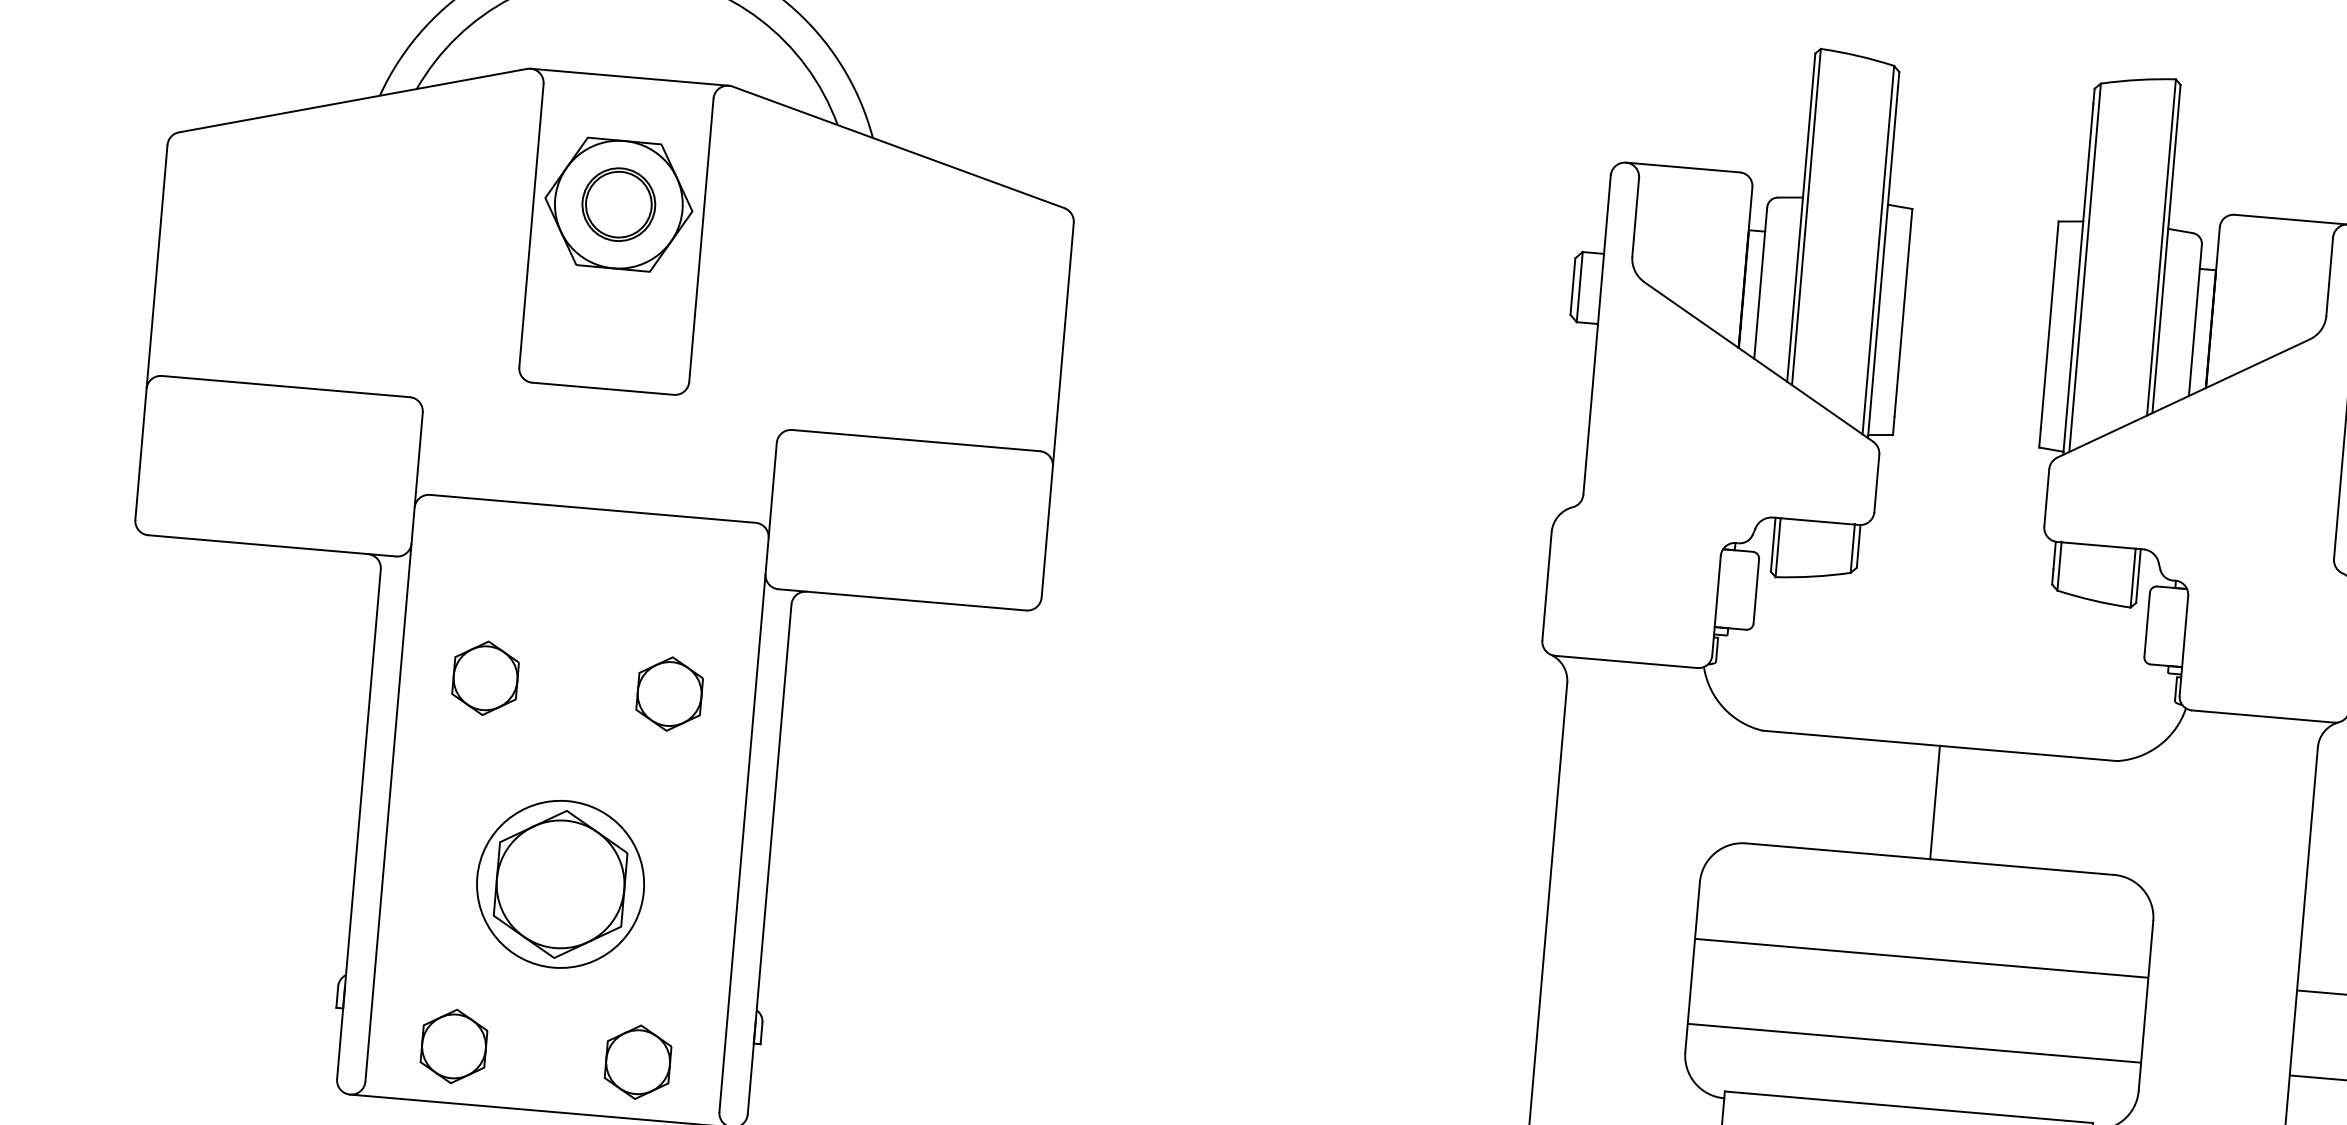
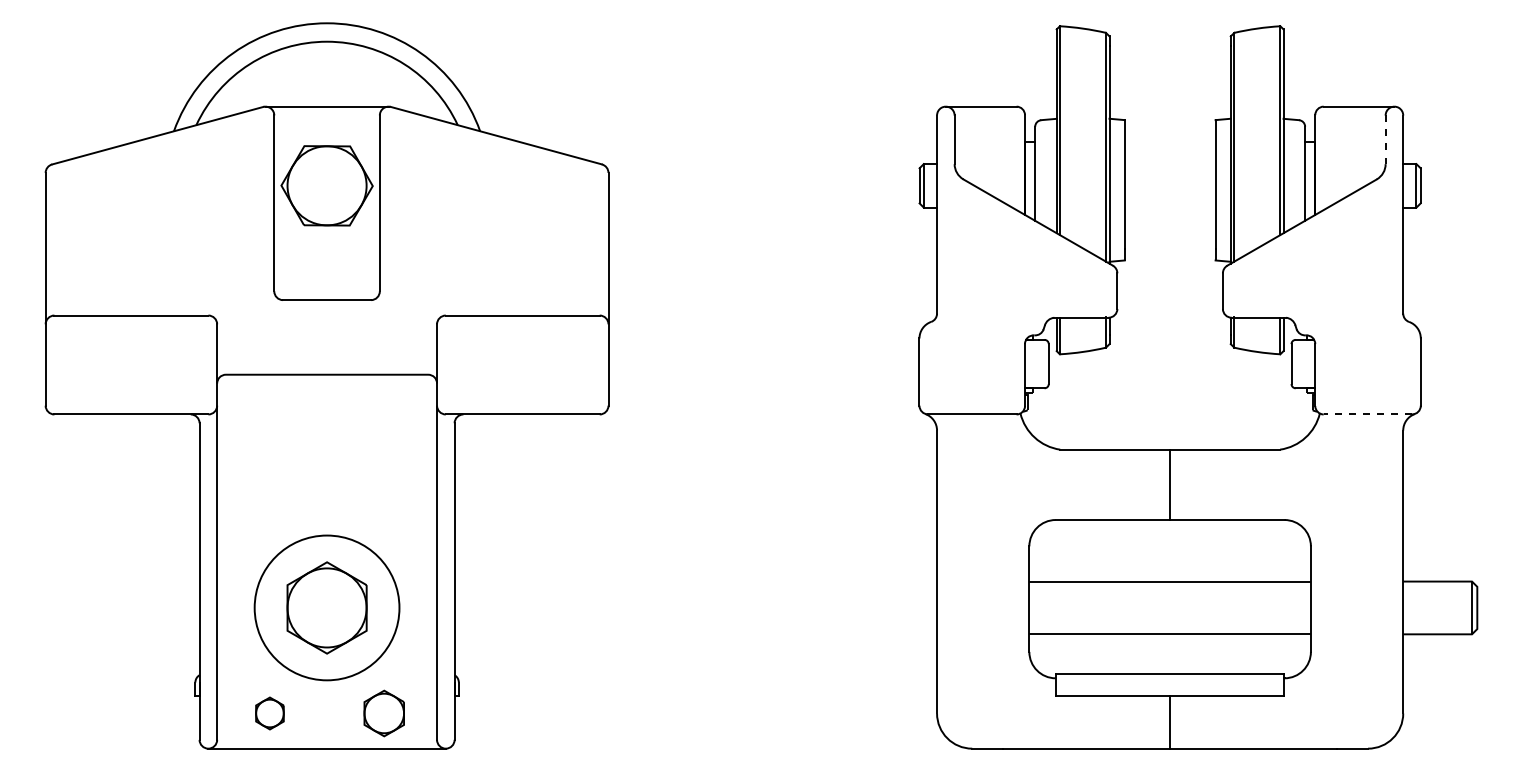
part: (617, 204) -> (326, 185), removed
line: (2329, 277) -> (1385, 140), solid -> dashed
part: (484, 677) -> (269, 484), removed
part: (668, 693) -> (383, 484), removed
line: (2262, 716) -> (1367, 414), solid -> dashed
circle: (559, 883) -> (326, 607), size x1.4
part: (453, 1046) -> (269, 713), size x0.7

